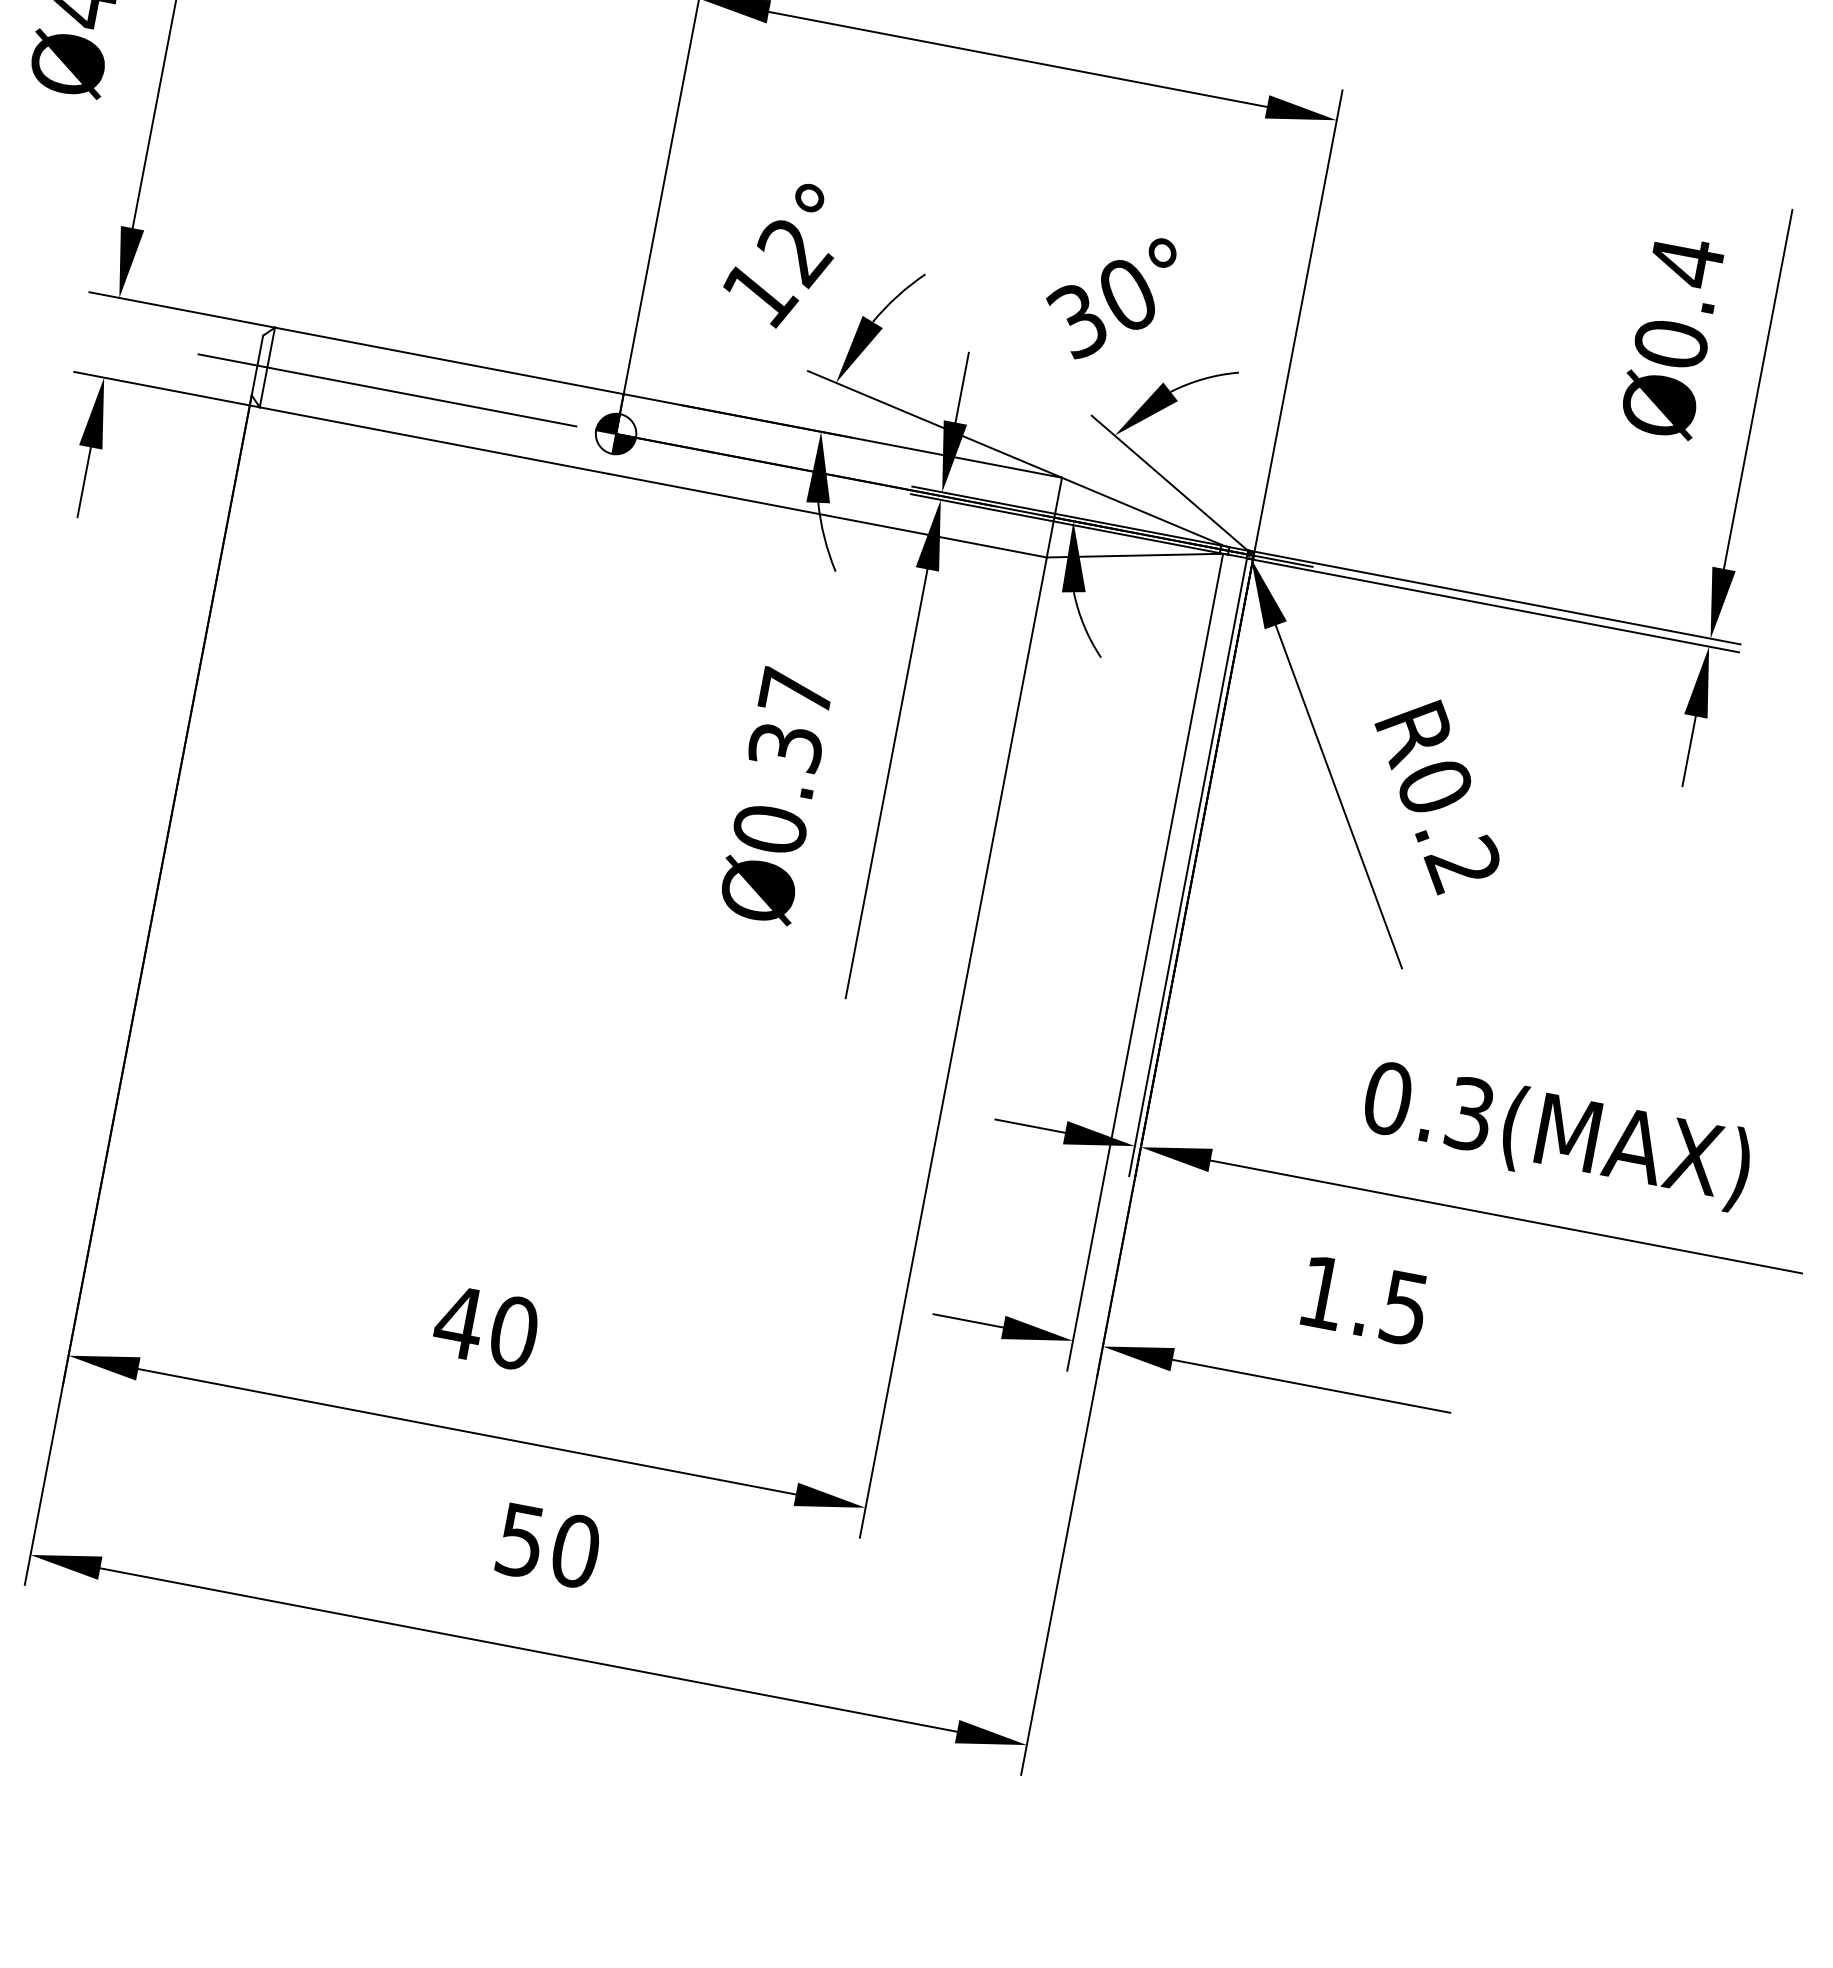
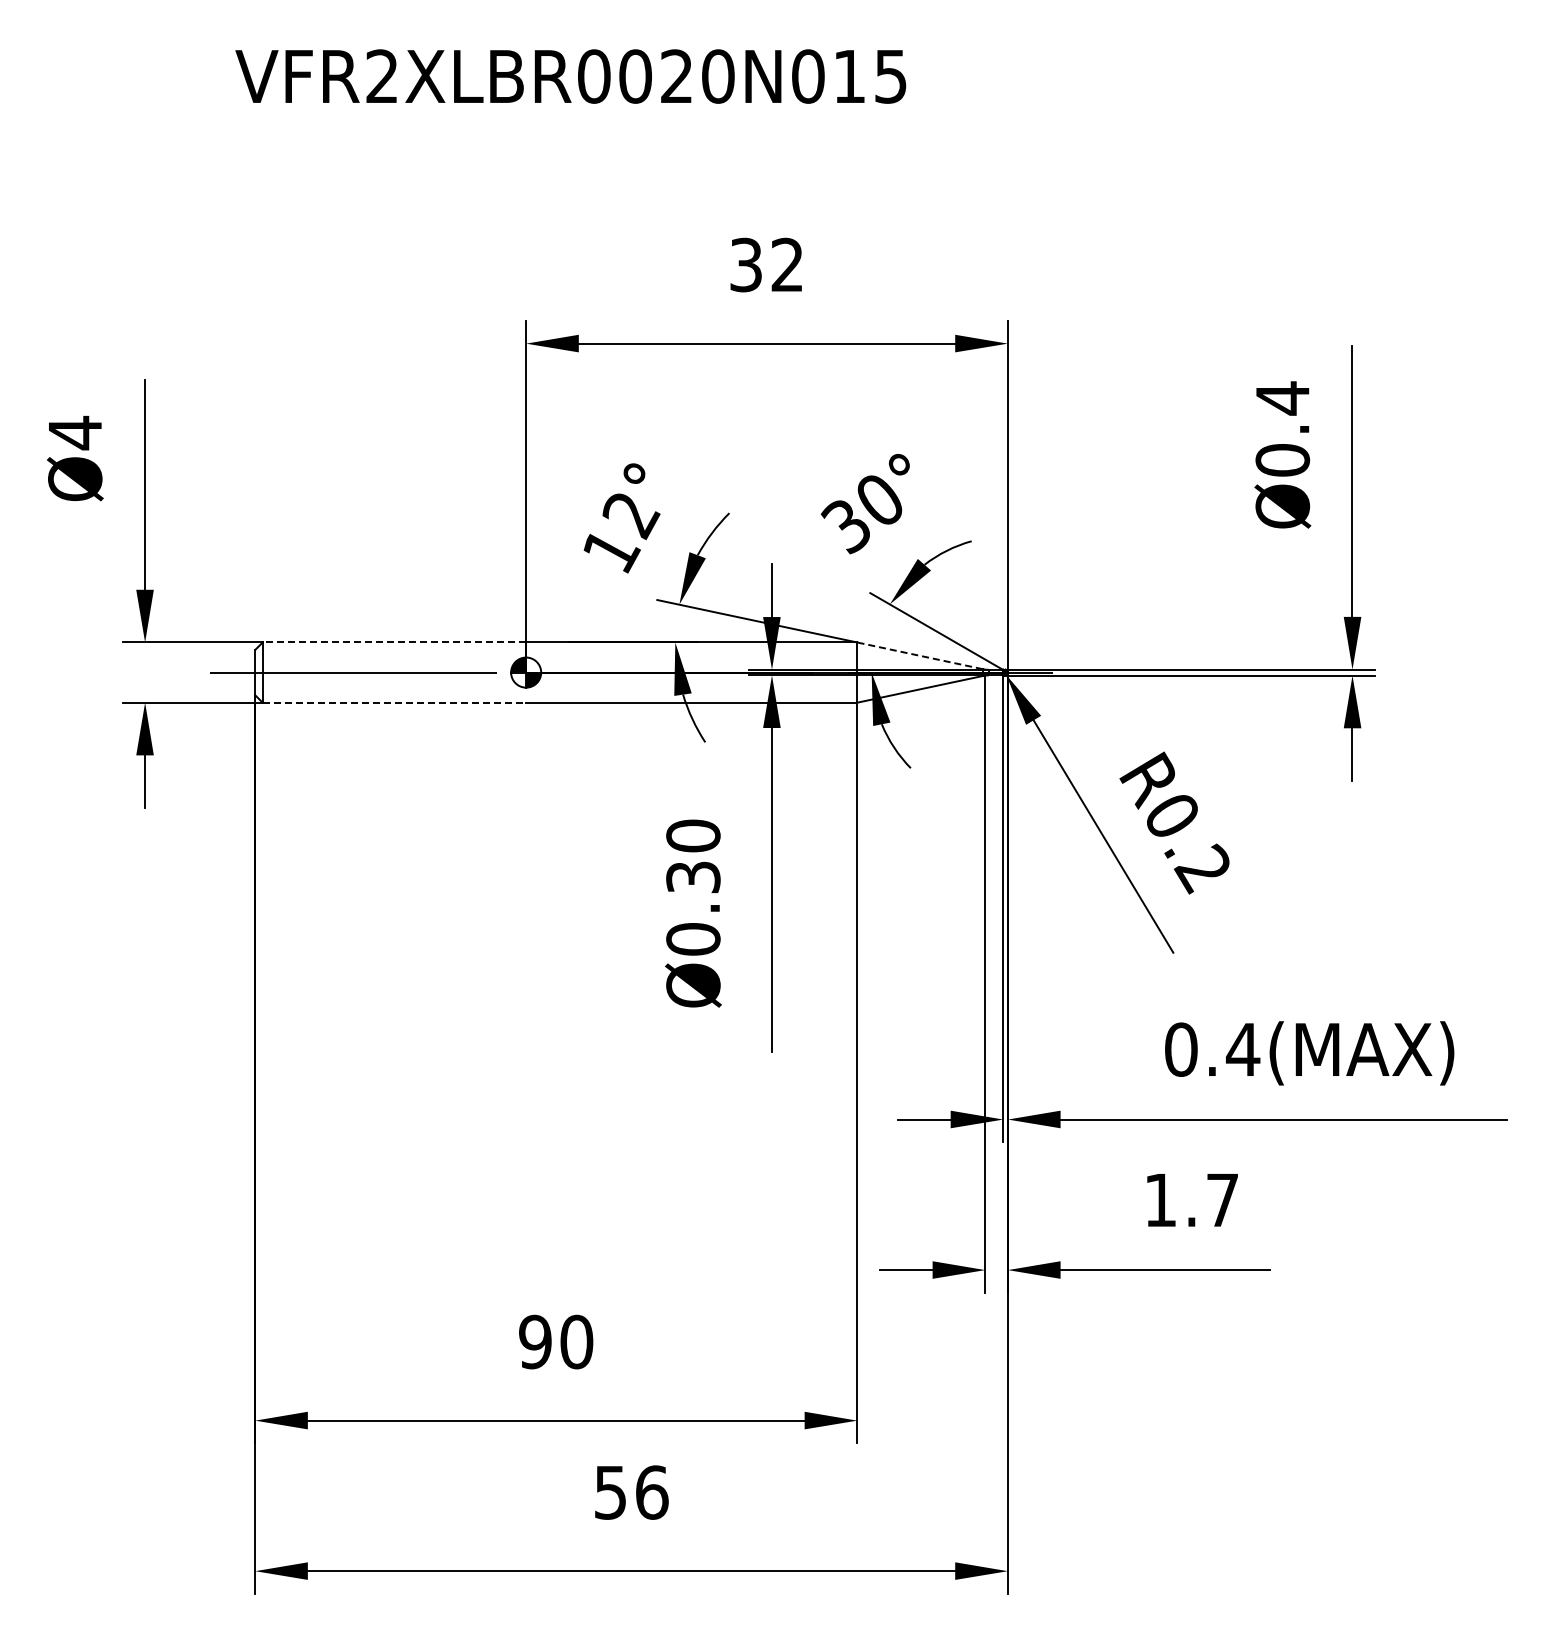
line: (449, 360) -> (394, 642), solid -> dashed
line: (434, 440) -> (394, 702), solid -> dashed
line: (1141, 510) -> (919, 655), solid -> dashed
text: (796, 691) -> (693, 835), Ø0.37 -> Ø0.30
text: (1470, 1114) -> (1243, 1049), 0.3(MAX) -> 0.4(MAX)
text: (1404, 1308) -> (1222, 1200), 1.5 -> 1.7
text: (459, 1321) -> (535, 1341), 40 -> 90
text: (574, 1550) -> (651, 1492), 50 -> 56

